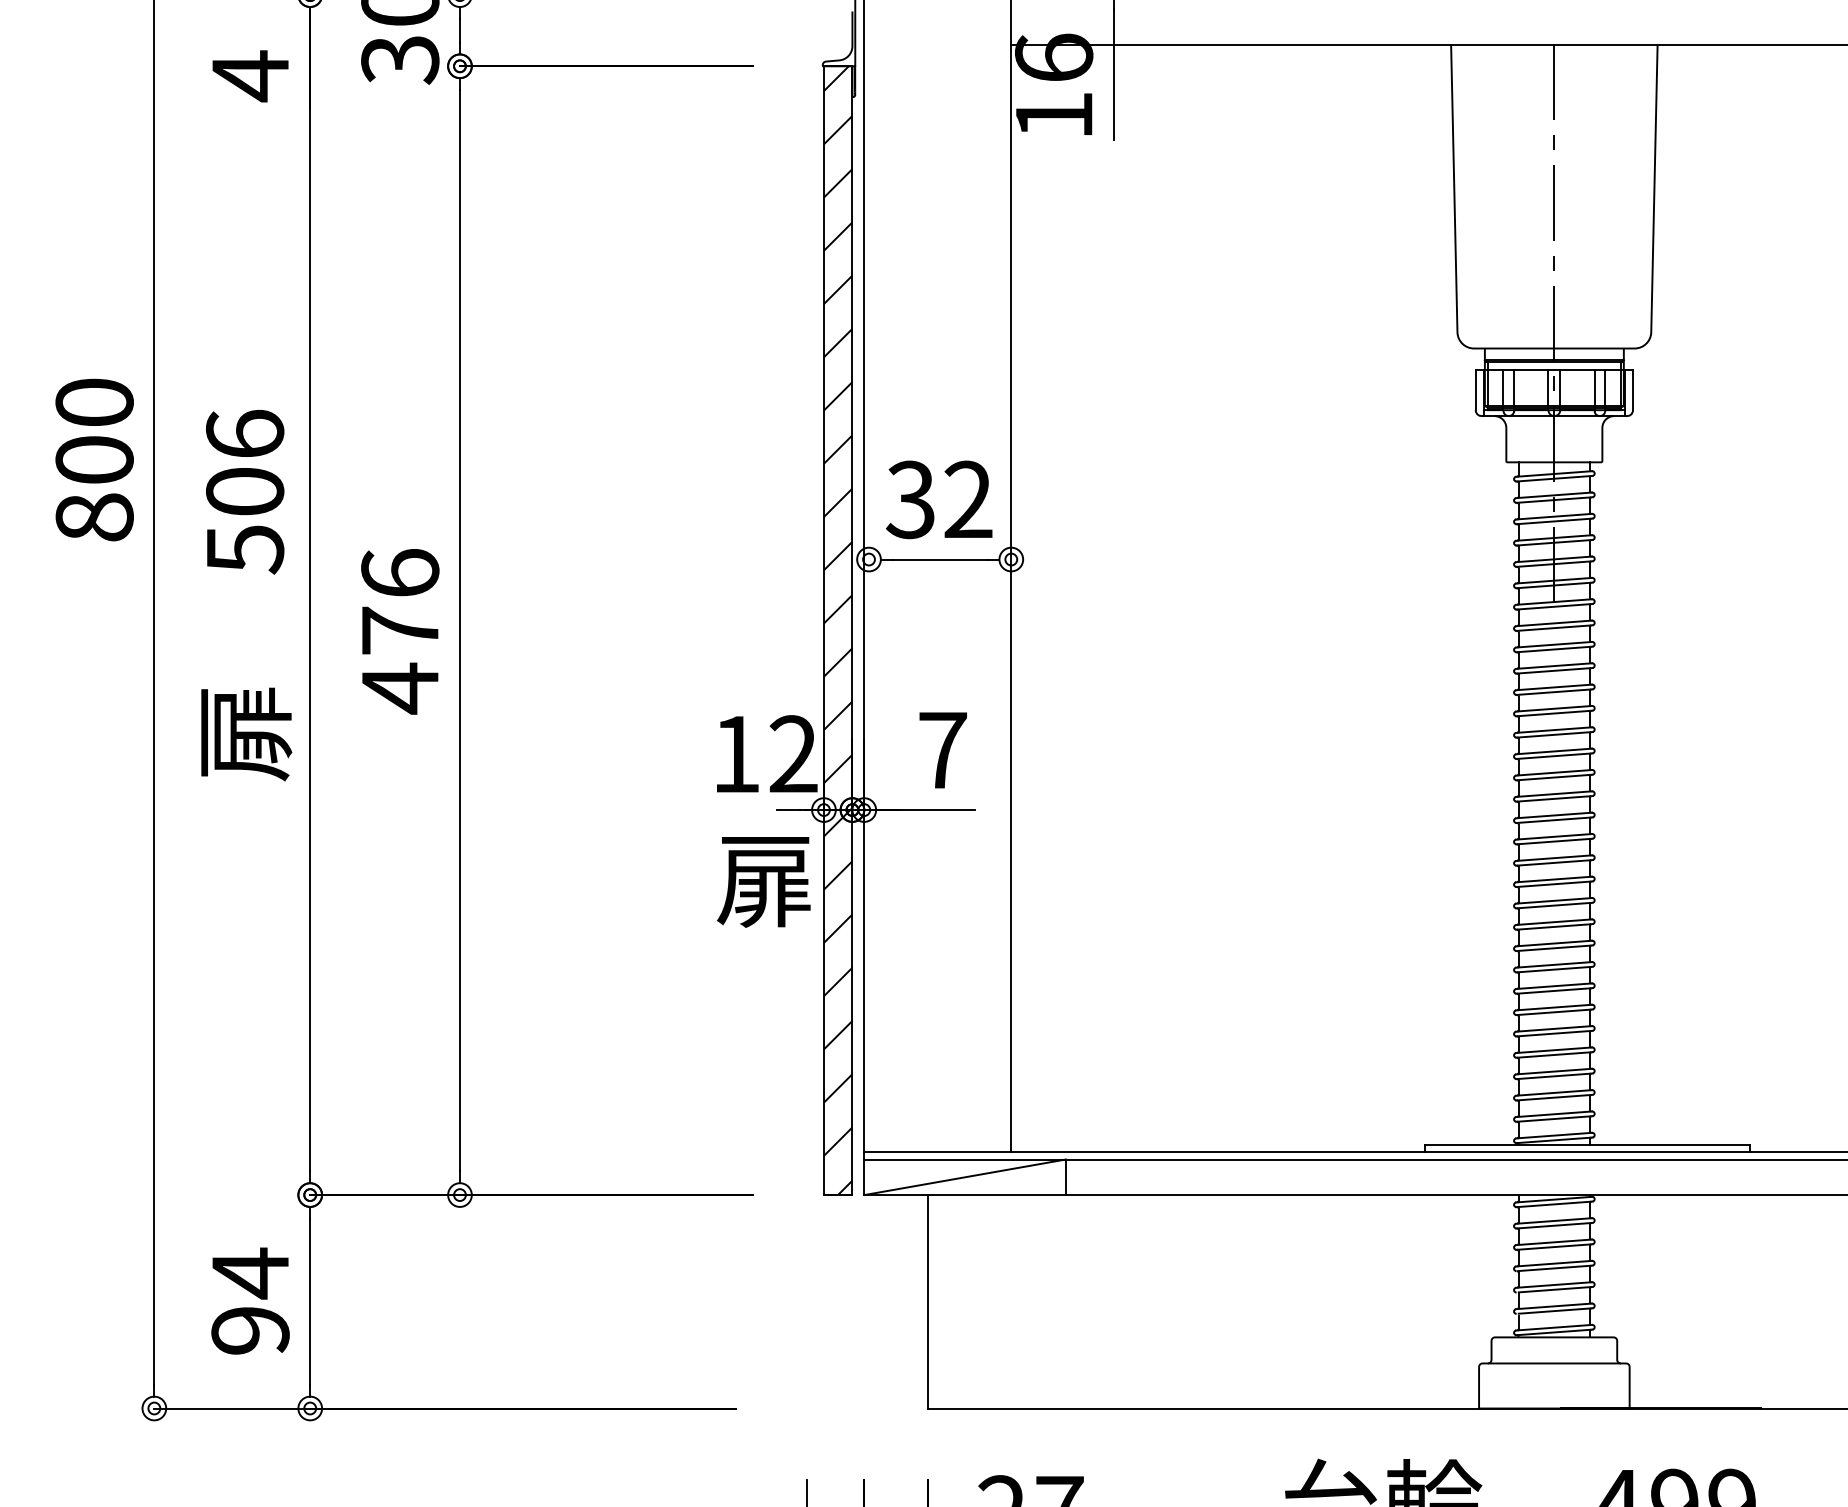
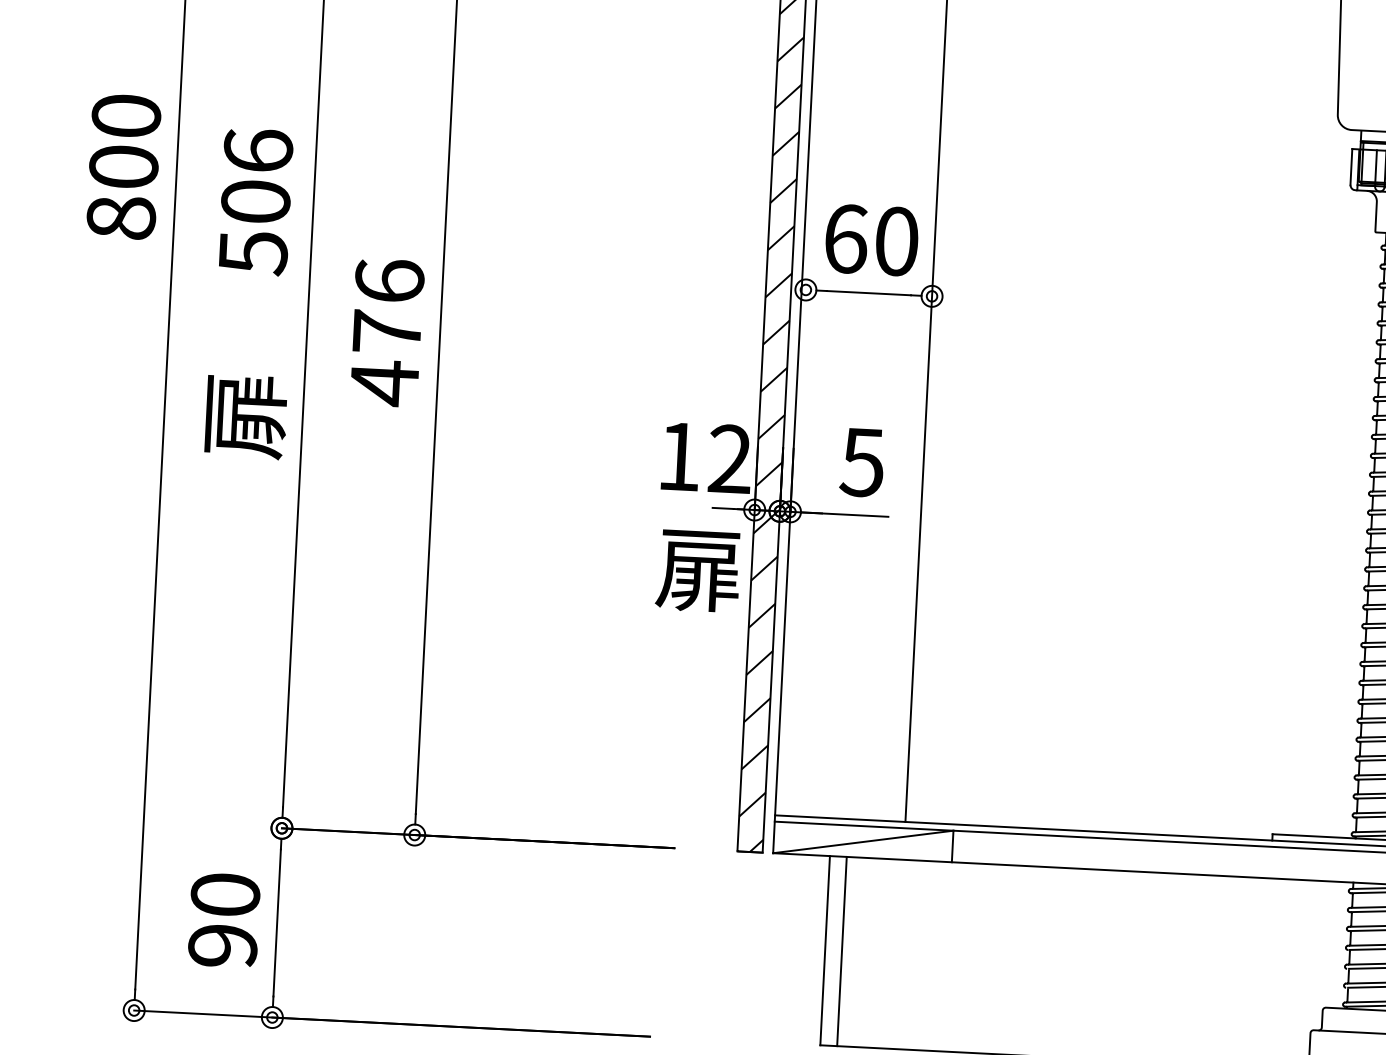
text: (939, 499) -> (871, 239), 32 -> 60
text: (941, 750) -> (861, 462), 7 -> 5
text: (250, 1273) -> (225, 895), 94 -> 90
line: (947, 1301) -> (842, 951), added

